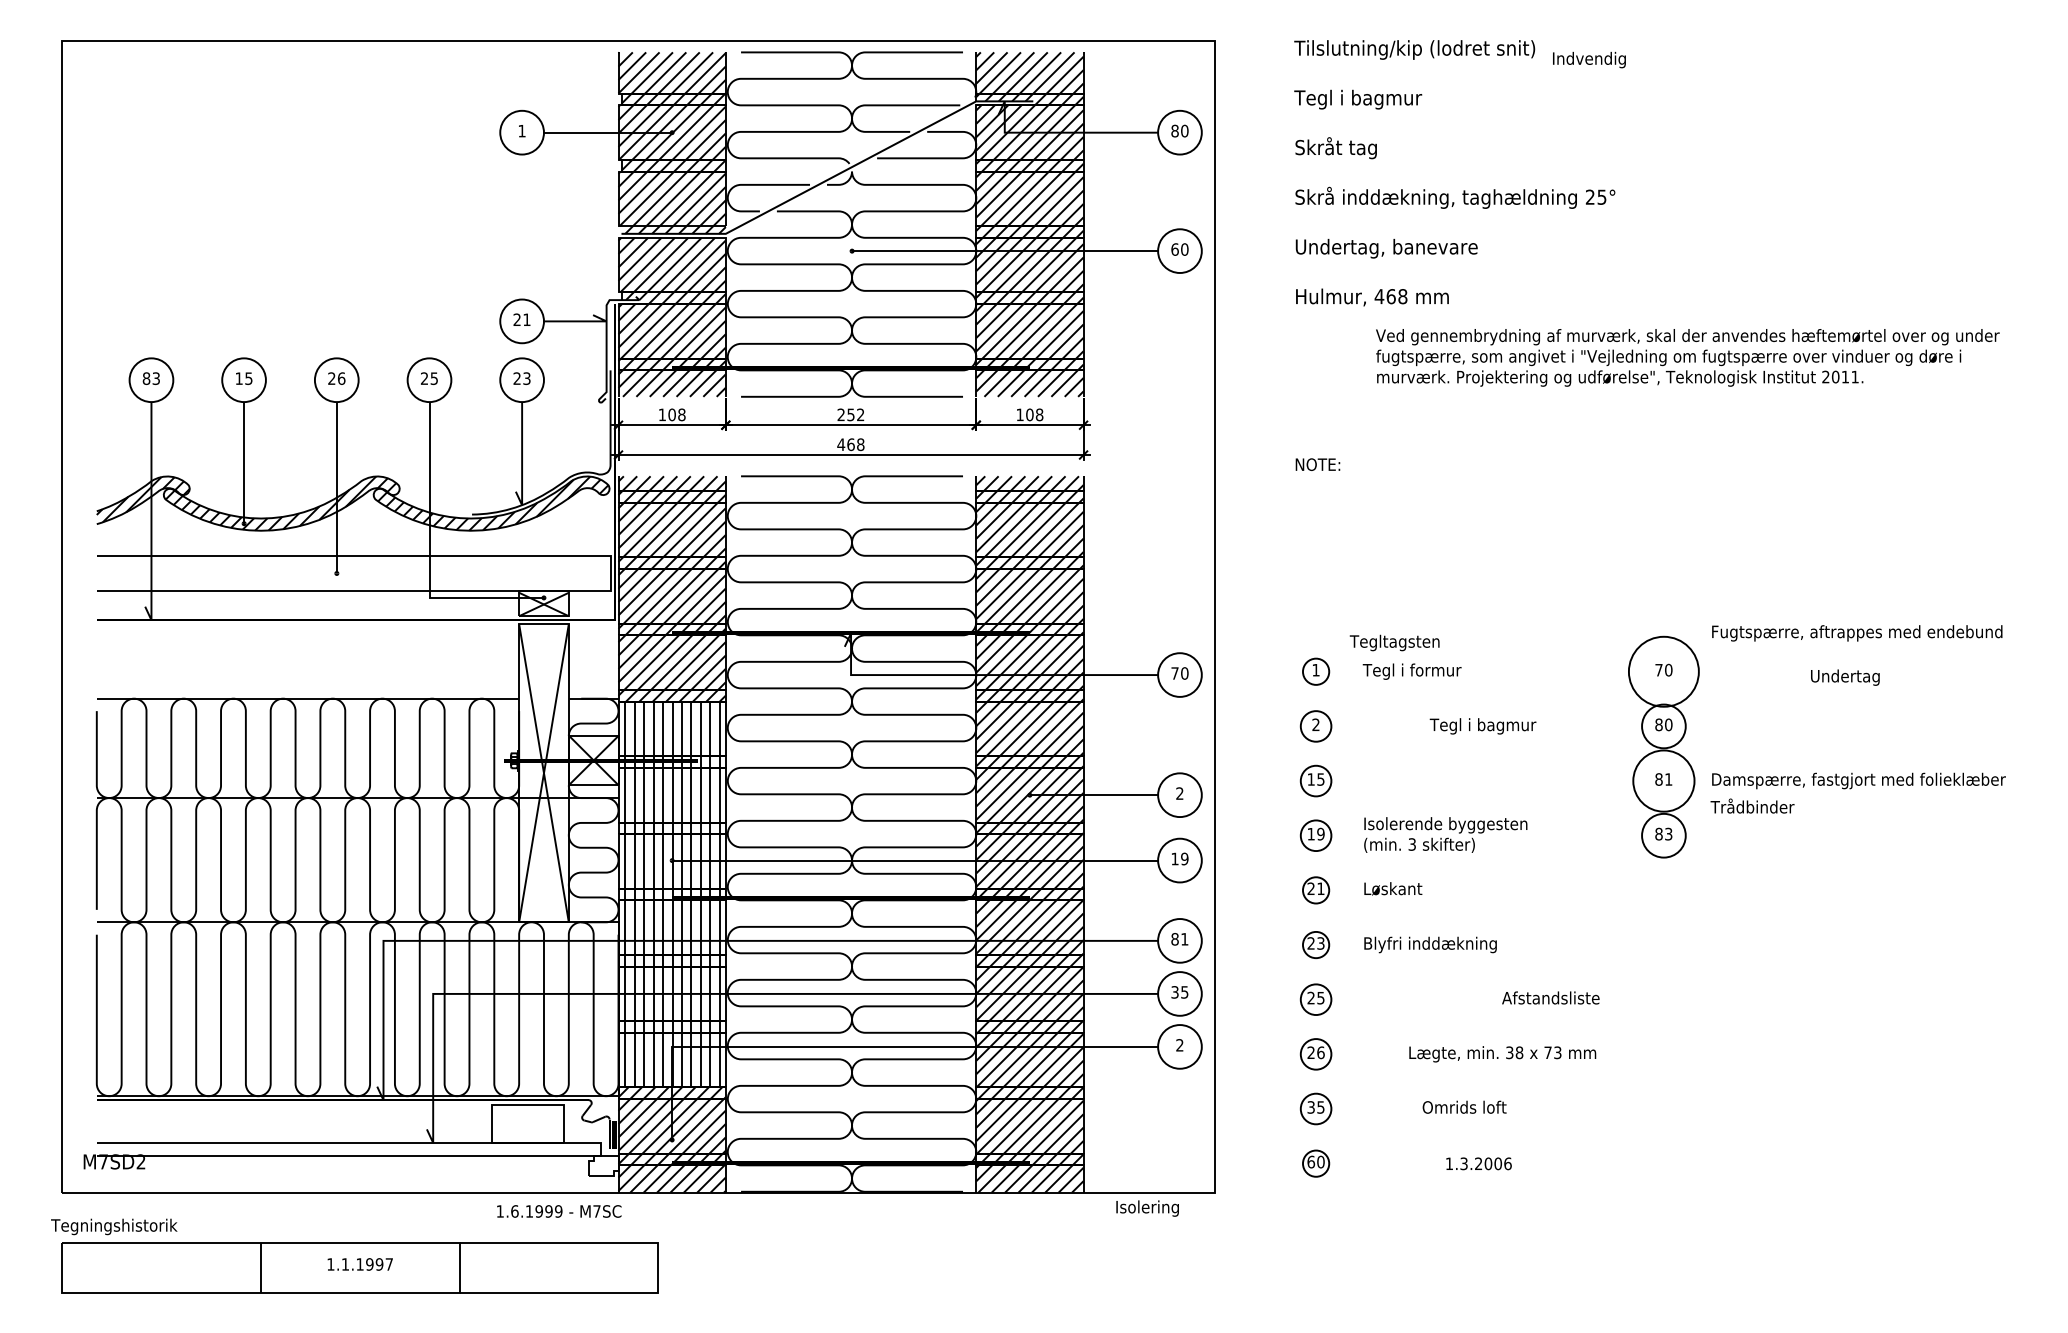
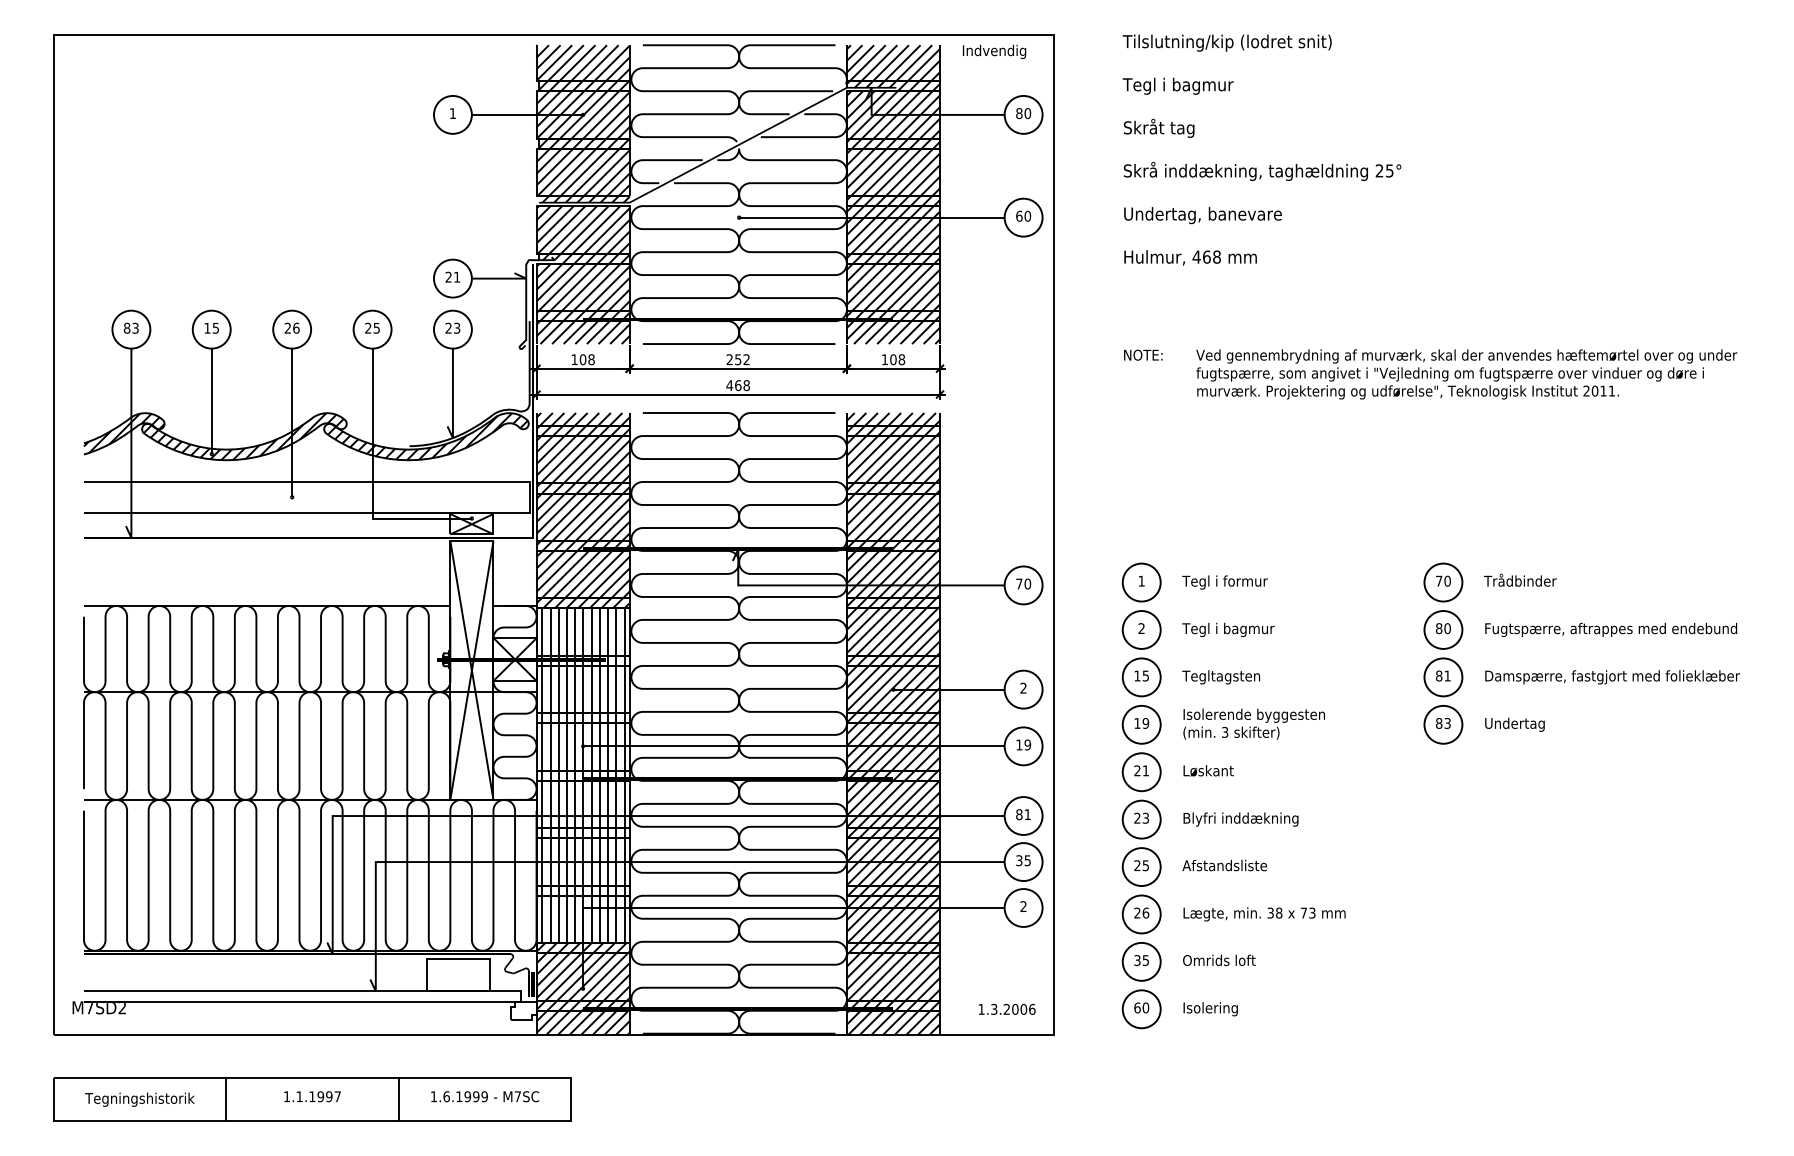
text: (1589, 59) -> (994, 51), moved
text: (1687, 357) -> (1466, 374), moved
text: (1317, 464) -> (1142, 355), moved
text: (1857, 633) -> (1611, 630), moved
text: (1394, 642) -> (1221, 676), moved
circle: (1315, 671) -> (1141, 582), size x1.67
circle: (1663, 671) -> (1443, 582), size x0.62
text: (1845, 677) -> (1515, 724), moved
circle: (1315, 726) -> (1141, 630), size x1.43
text: (1482, 726) -> (1227, 630), moved
circle: (1315, 780) -> (1141, 676), size x1.43
circle: (1663, 780) -> (1443, 676), size x0.71
text: (1752, 805) -> (1520, 579), moved
circle: (1315, 835) -> (1141, 724), size x1.43
circle: (1315, 890) -> (1141, 772), size x1.67
circle: (1315, 944) -> (1141, 819), size x1.67
text: (1550, 997) -> (1224, 865), moved
circle: (1315, 999) -> (1141, 866), size x1.43
circle: (1315, 1054) -> (1141, 914), size x1.43
text: (1502, 1054) -> (1264, 914), moved
text: (1464, 1106) -> (1219, 959), moved
circle: (1315, 1108) -> (1141, 961), size x1.43
circle: (1315, 1163) -> (1141, 1009), size x1.67
text: (1478, 1163) -> (1006, 1009), moved
text: (1147, 1208) -> (1210, 1009), moved
text: (559, 1211) -> (485, 1096), moved
text: (114, 1226) -> (140, 1099), moved

